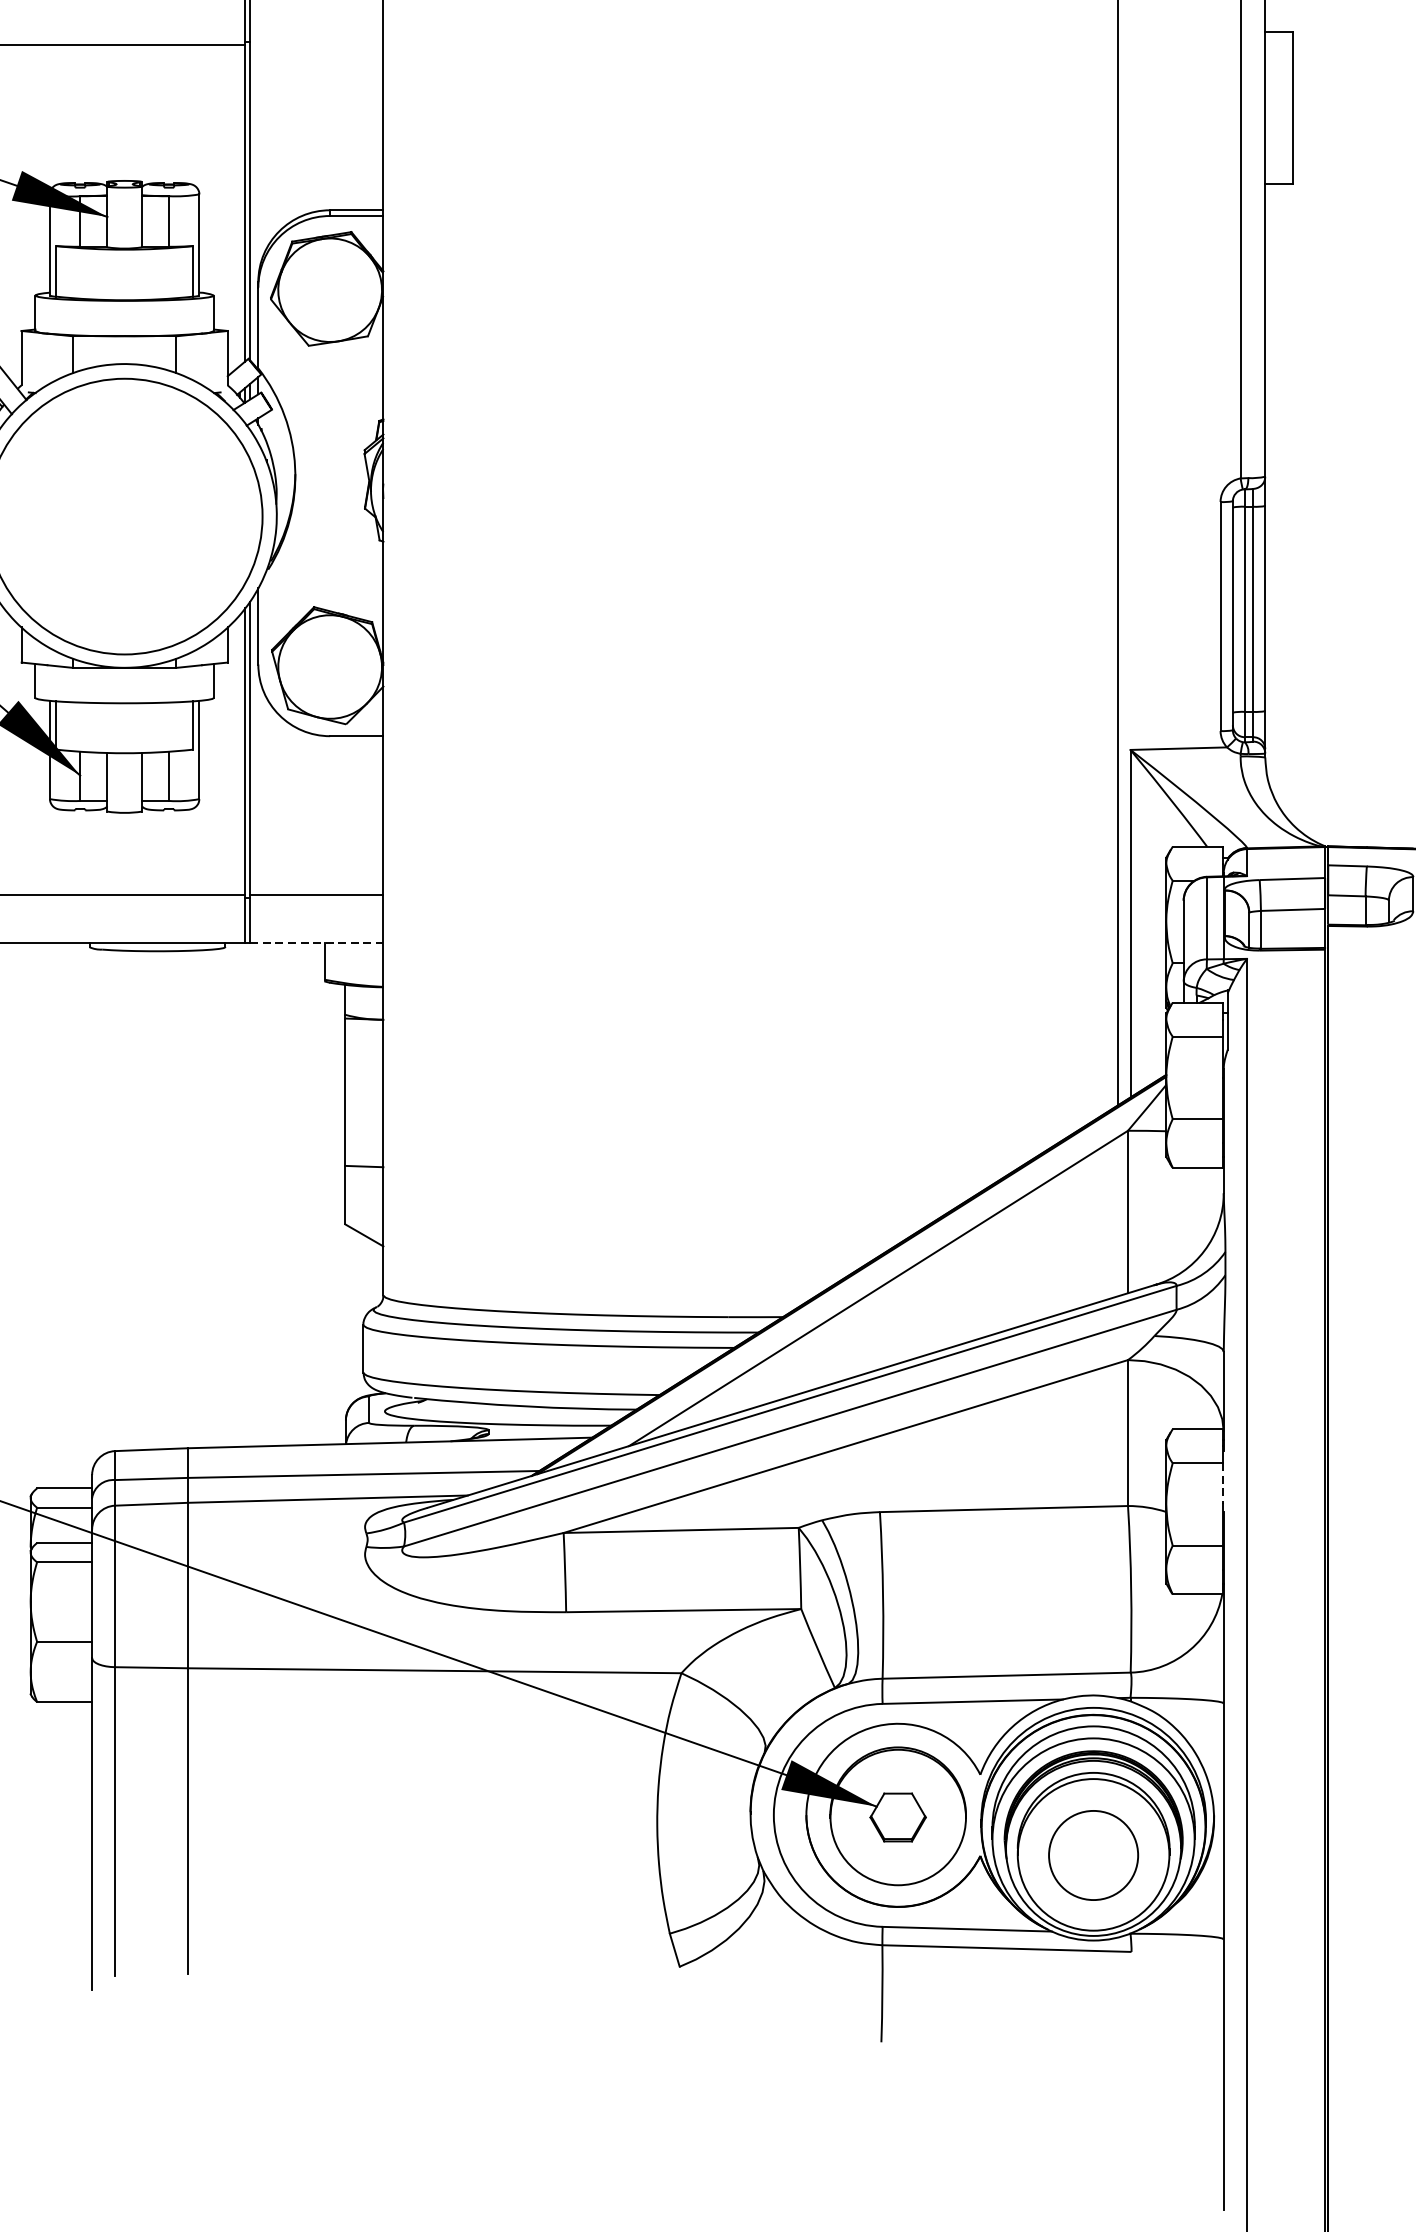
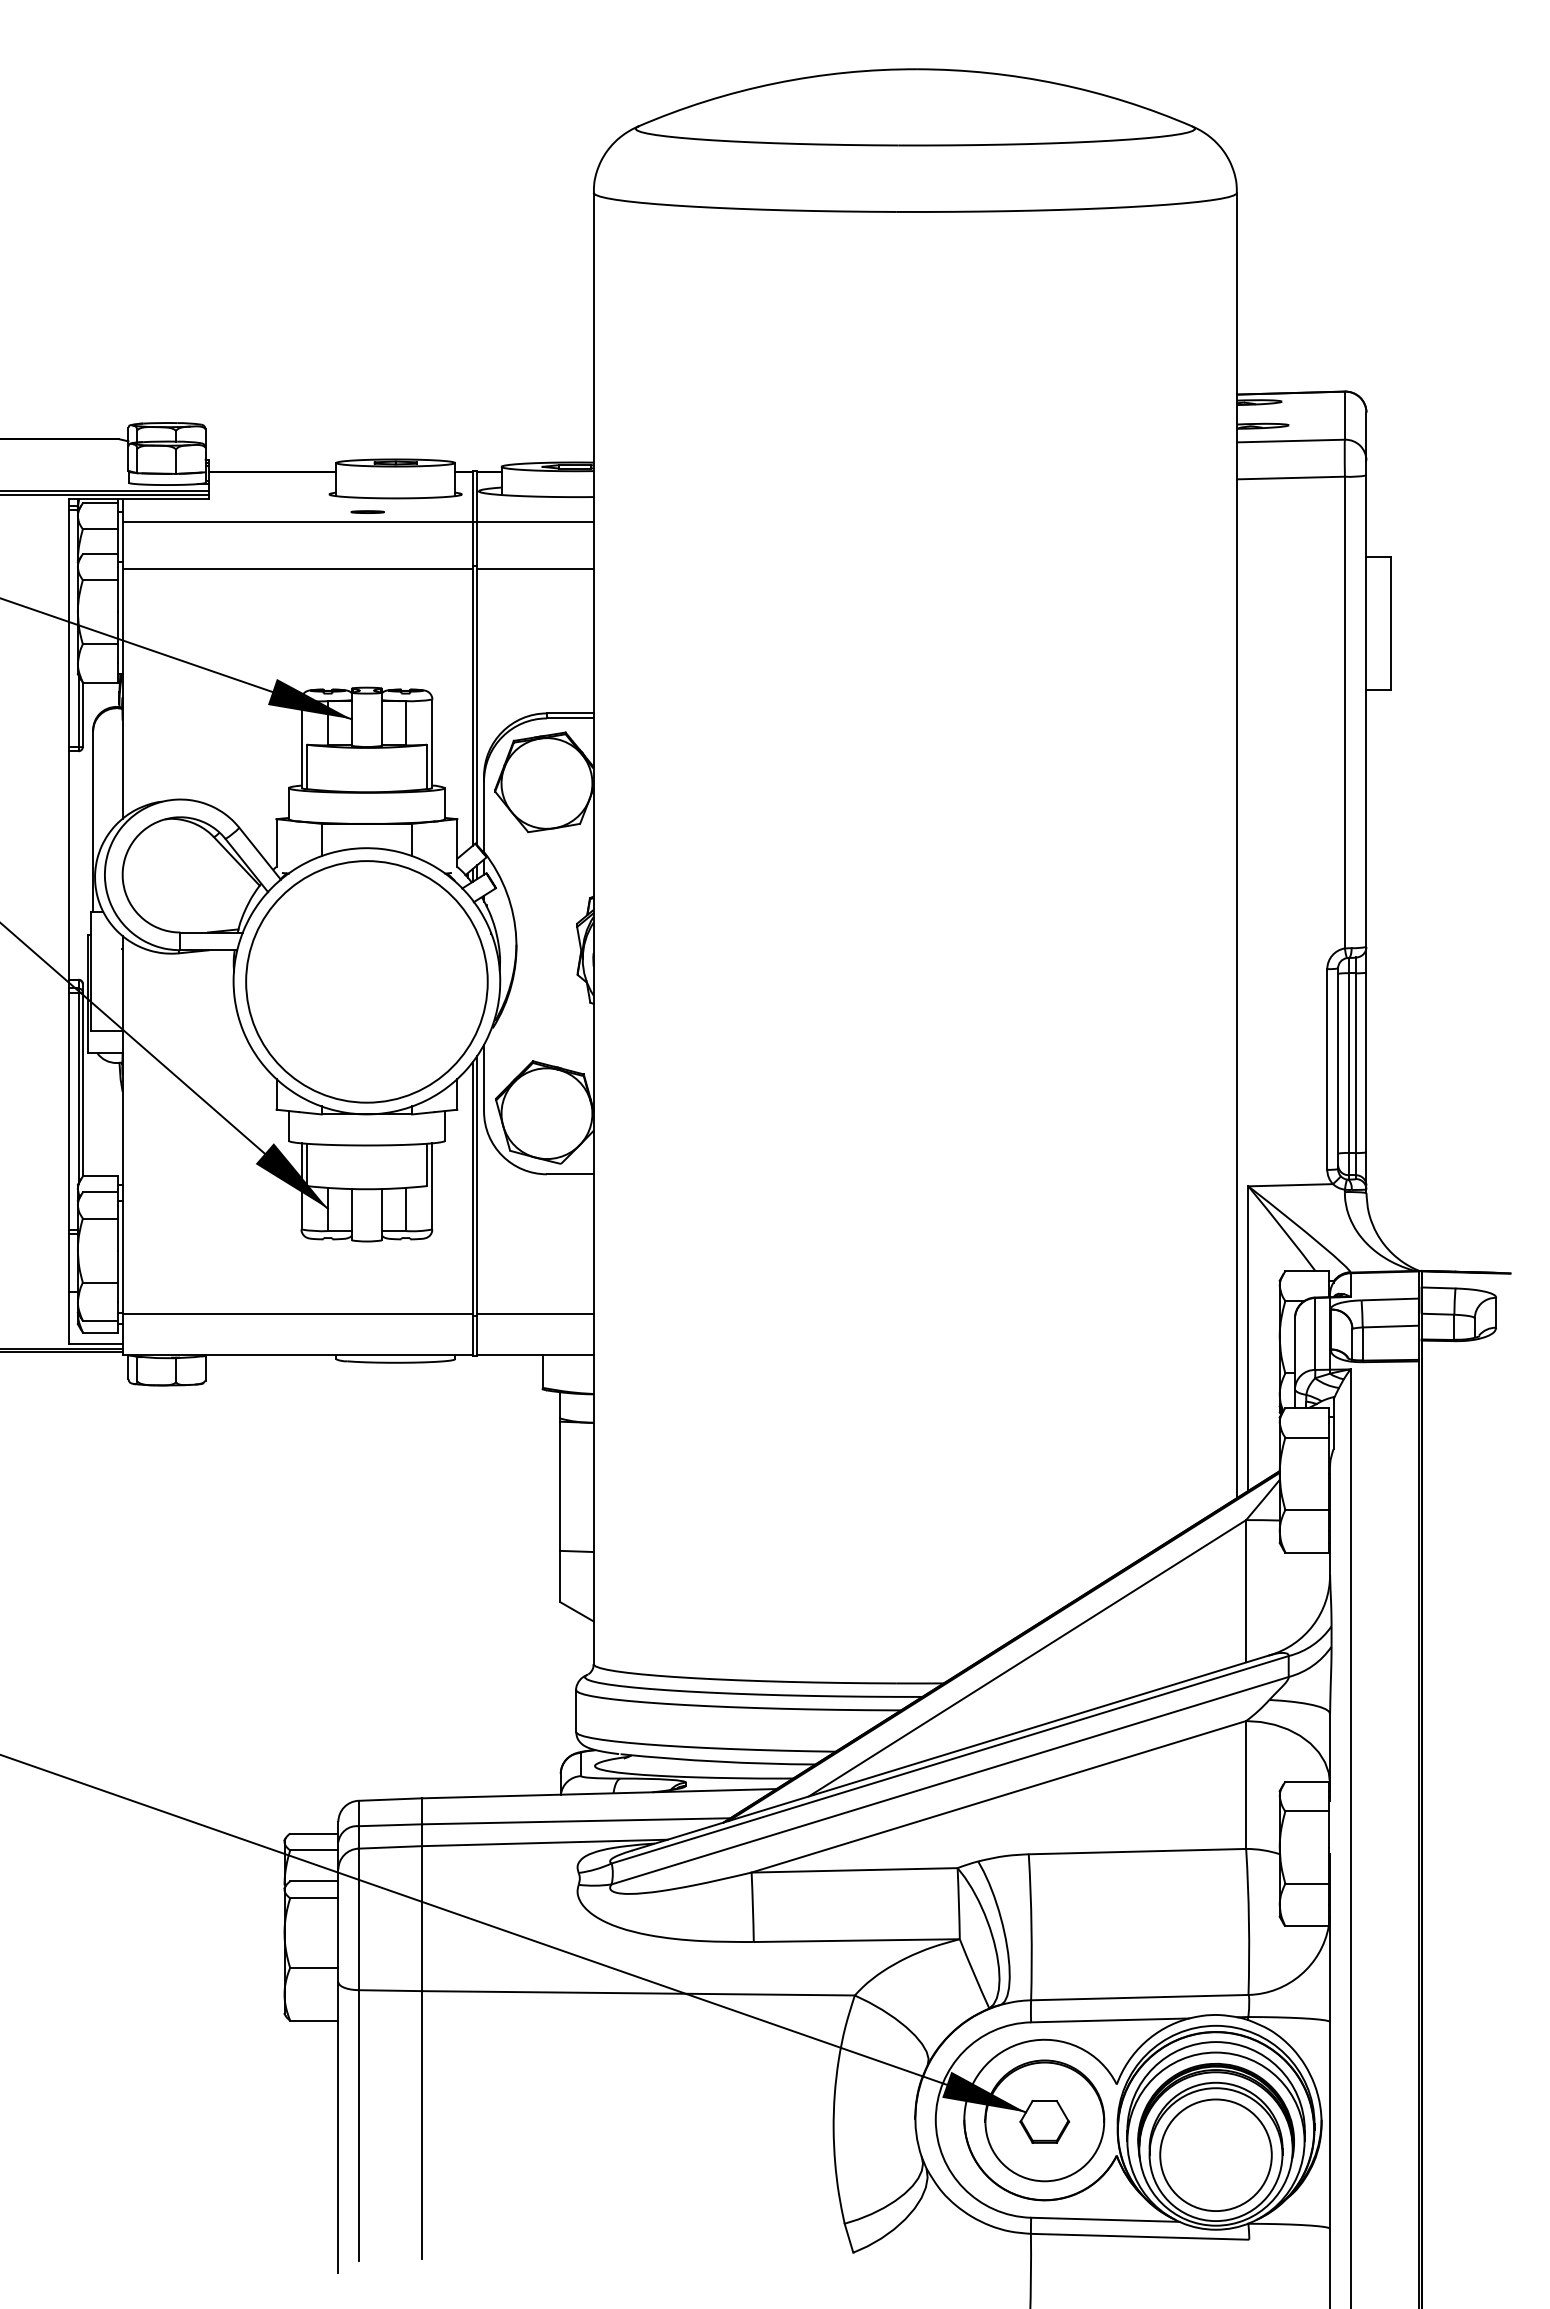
line: (317, 44) -> (535, 568), added
line: (317, 942) -> (535, 1355), dashed -> solid
line: (1223, 1483) -> (1329, 1829), dashed -> solid
circle: (1093, 1854) -> (1215, 2154), size x1.43

